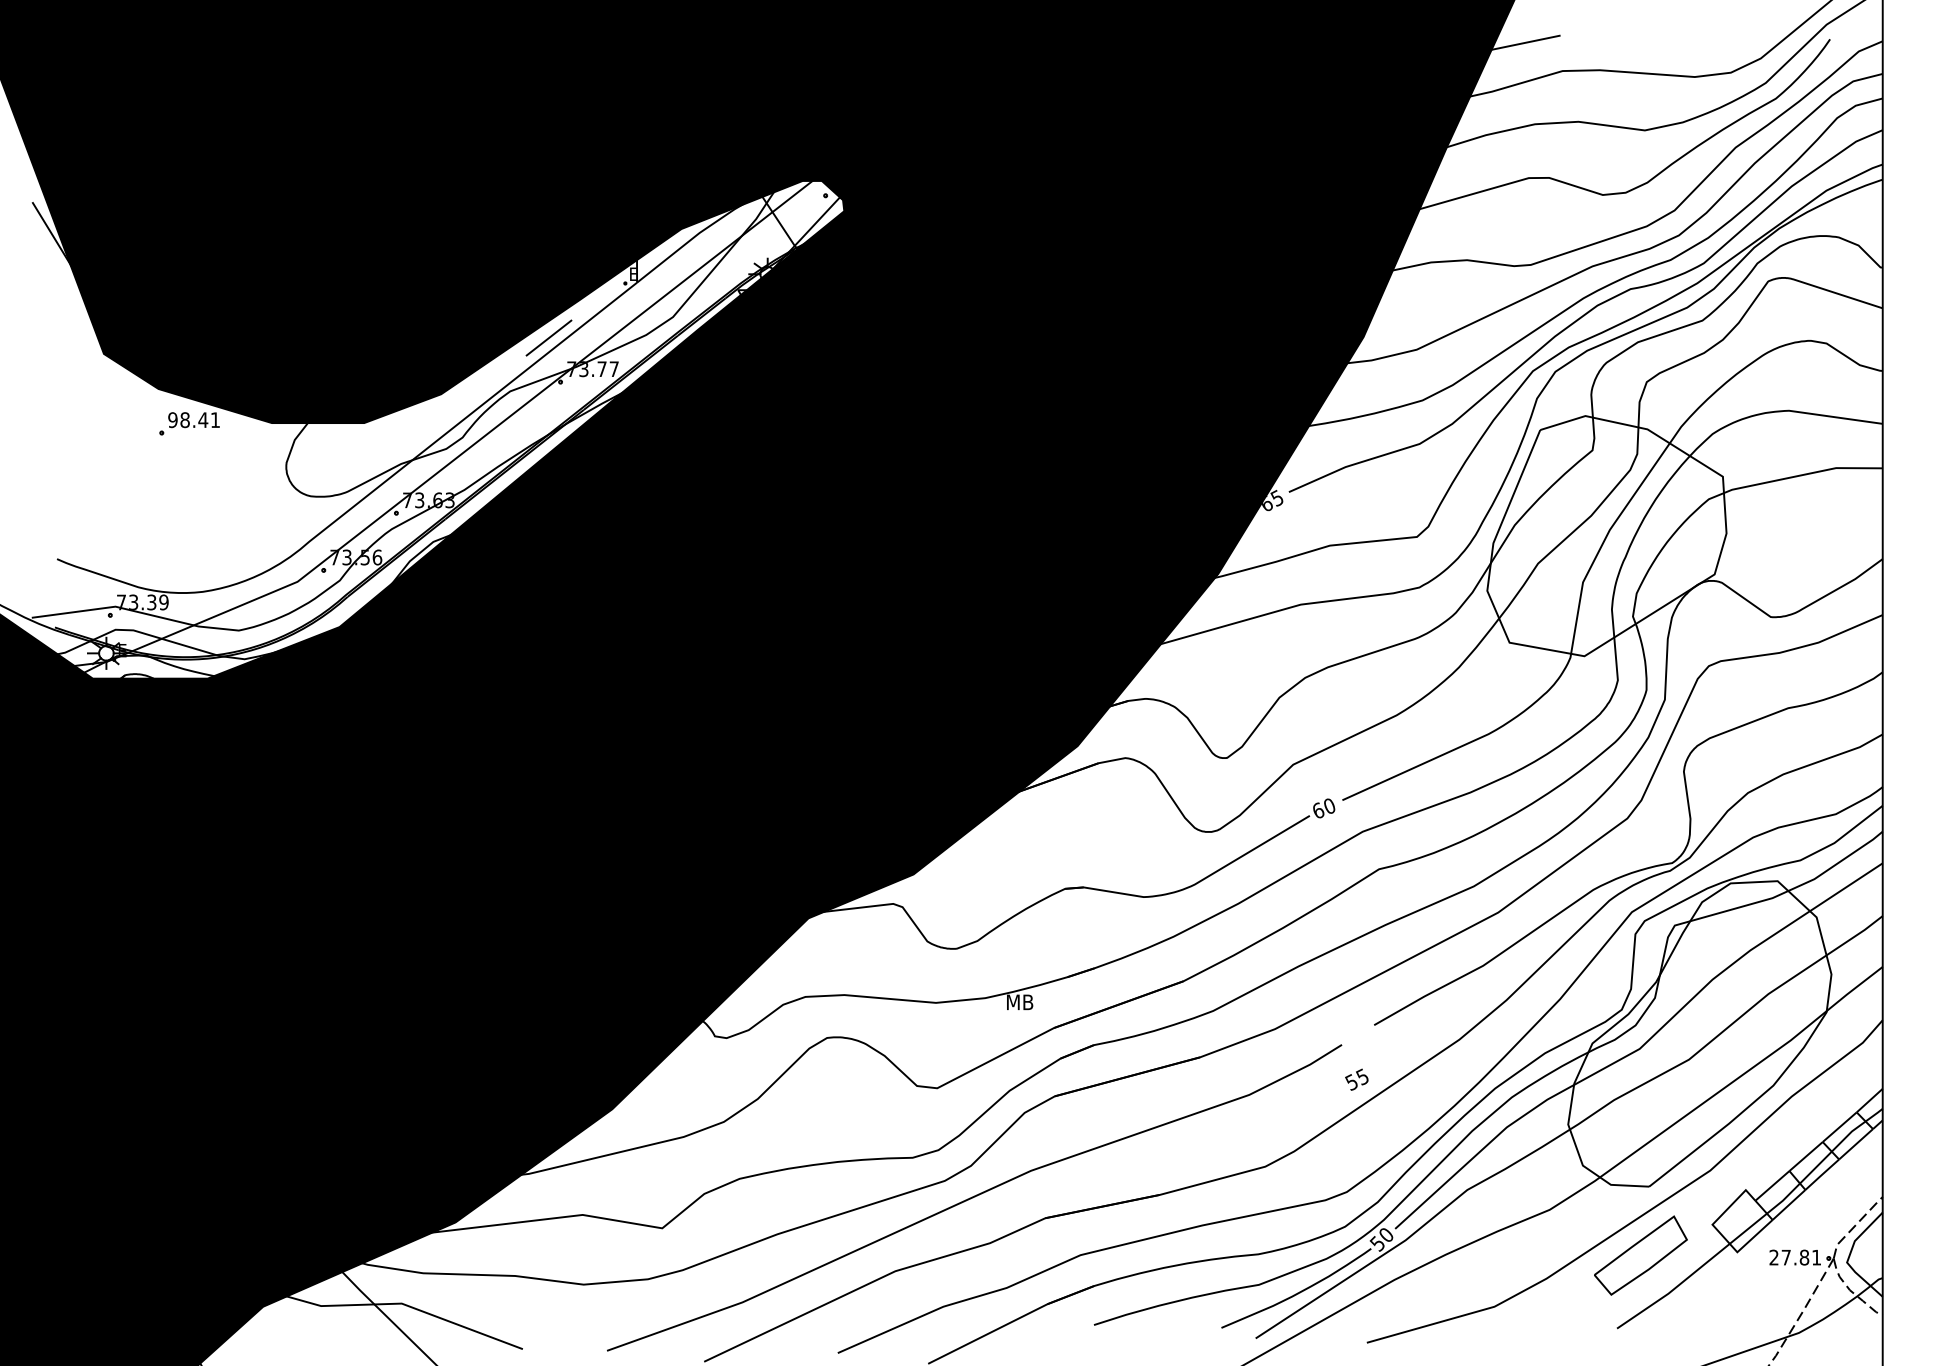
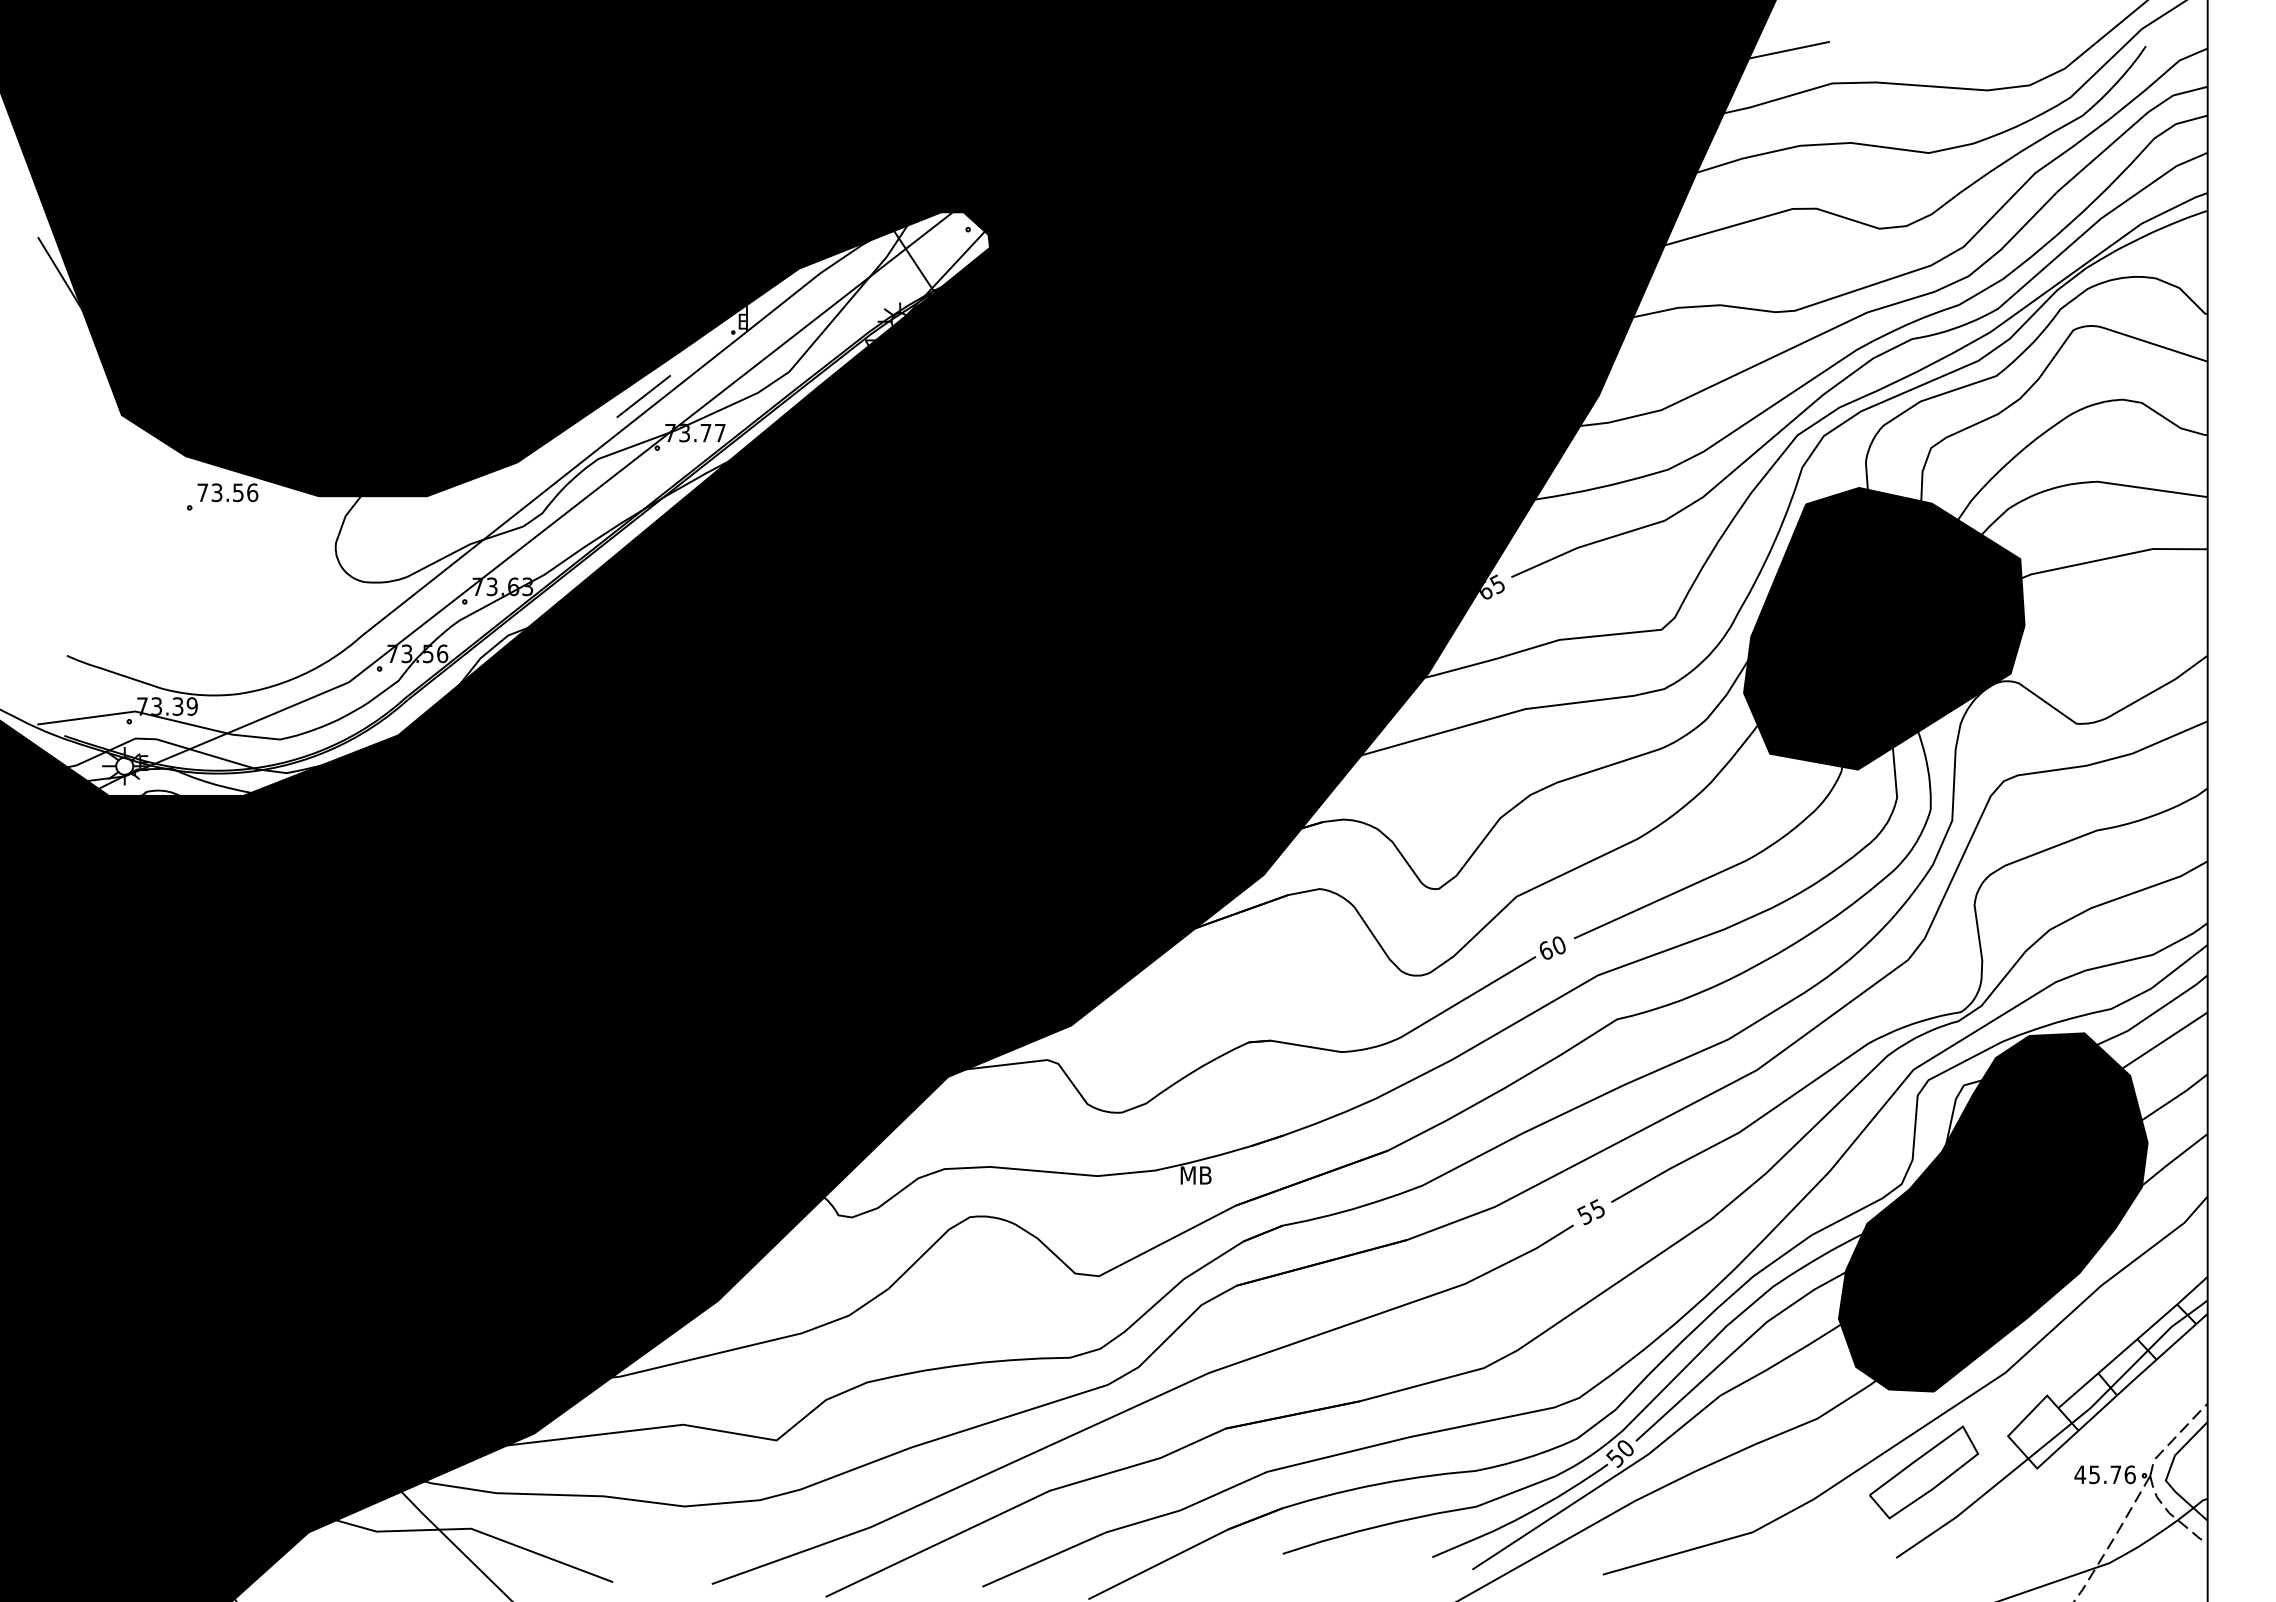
text: (194, 419) -> (227, 492), 98.41 -> 73.56
fill: (1607, 535) -> (1884, 628), added
fill: (1699, 1033) -> (1992, 1212), added
text: (1356, 1079) -> (1590, 1212), moved
text: (1794, 1257) -> (2104, 1474), 27.81 -> 45.76

